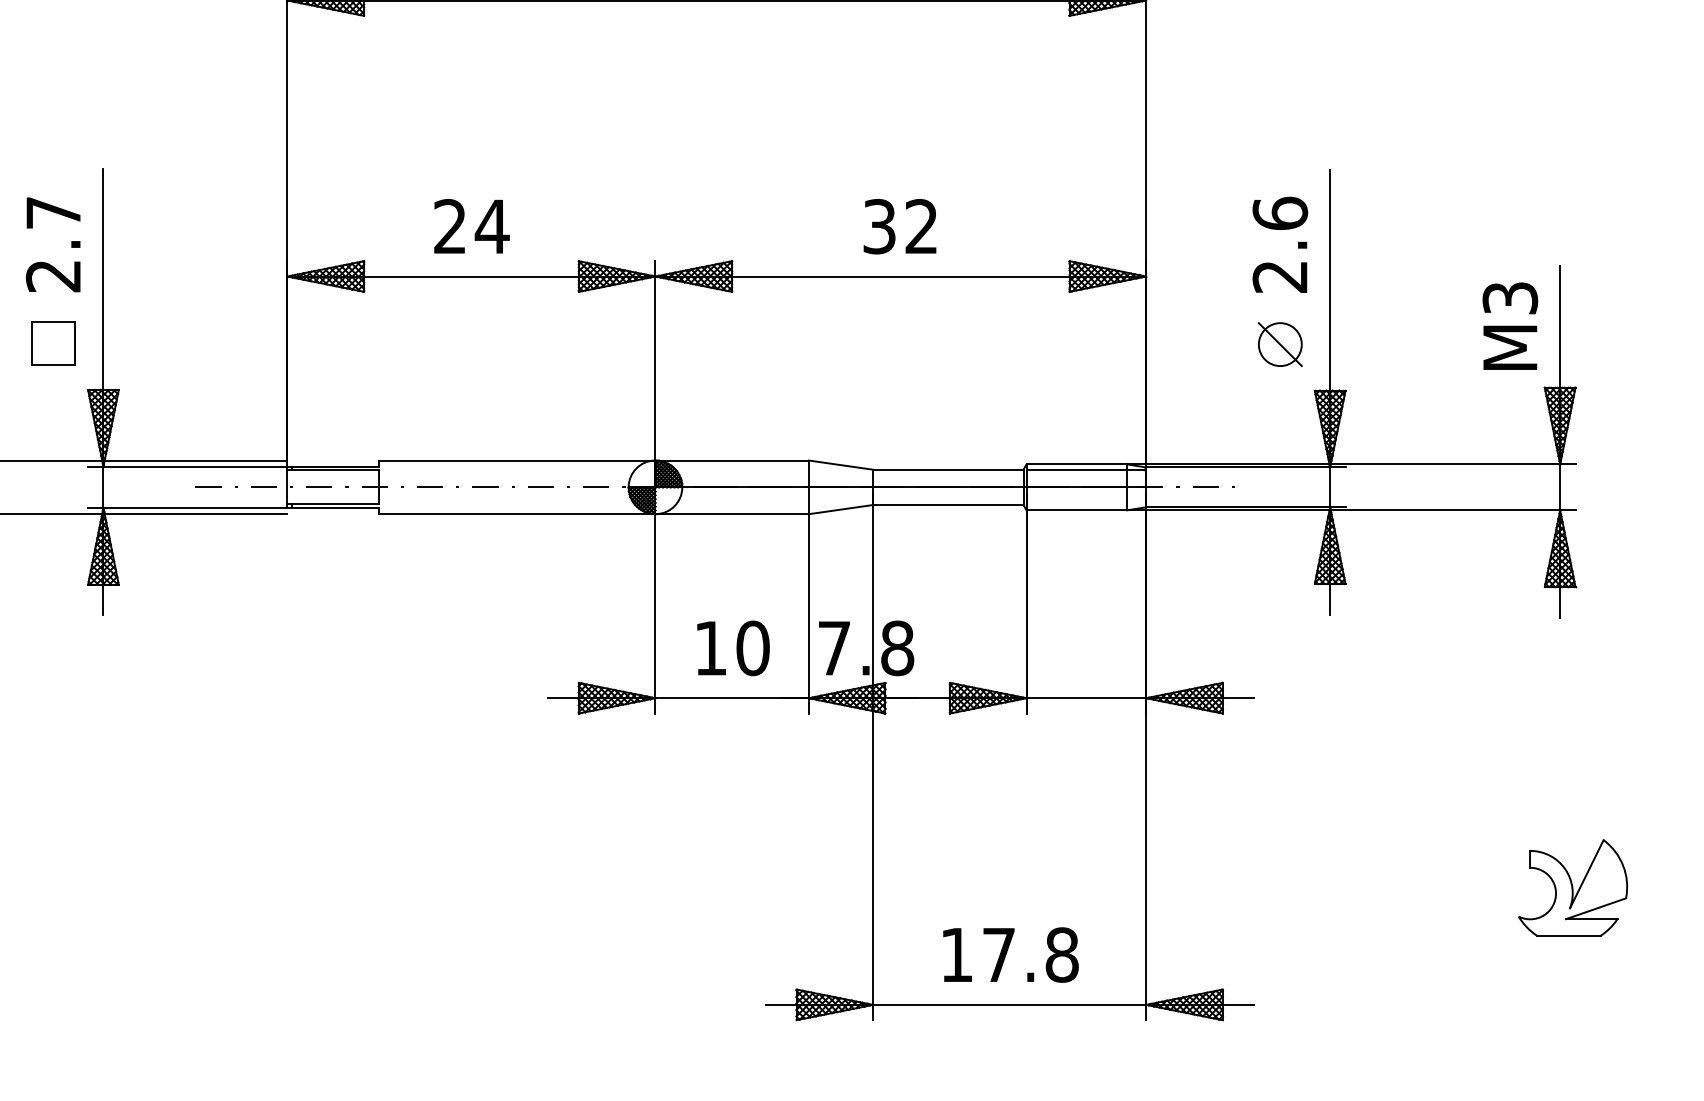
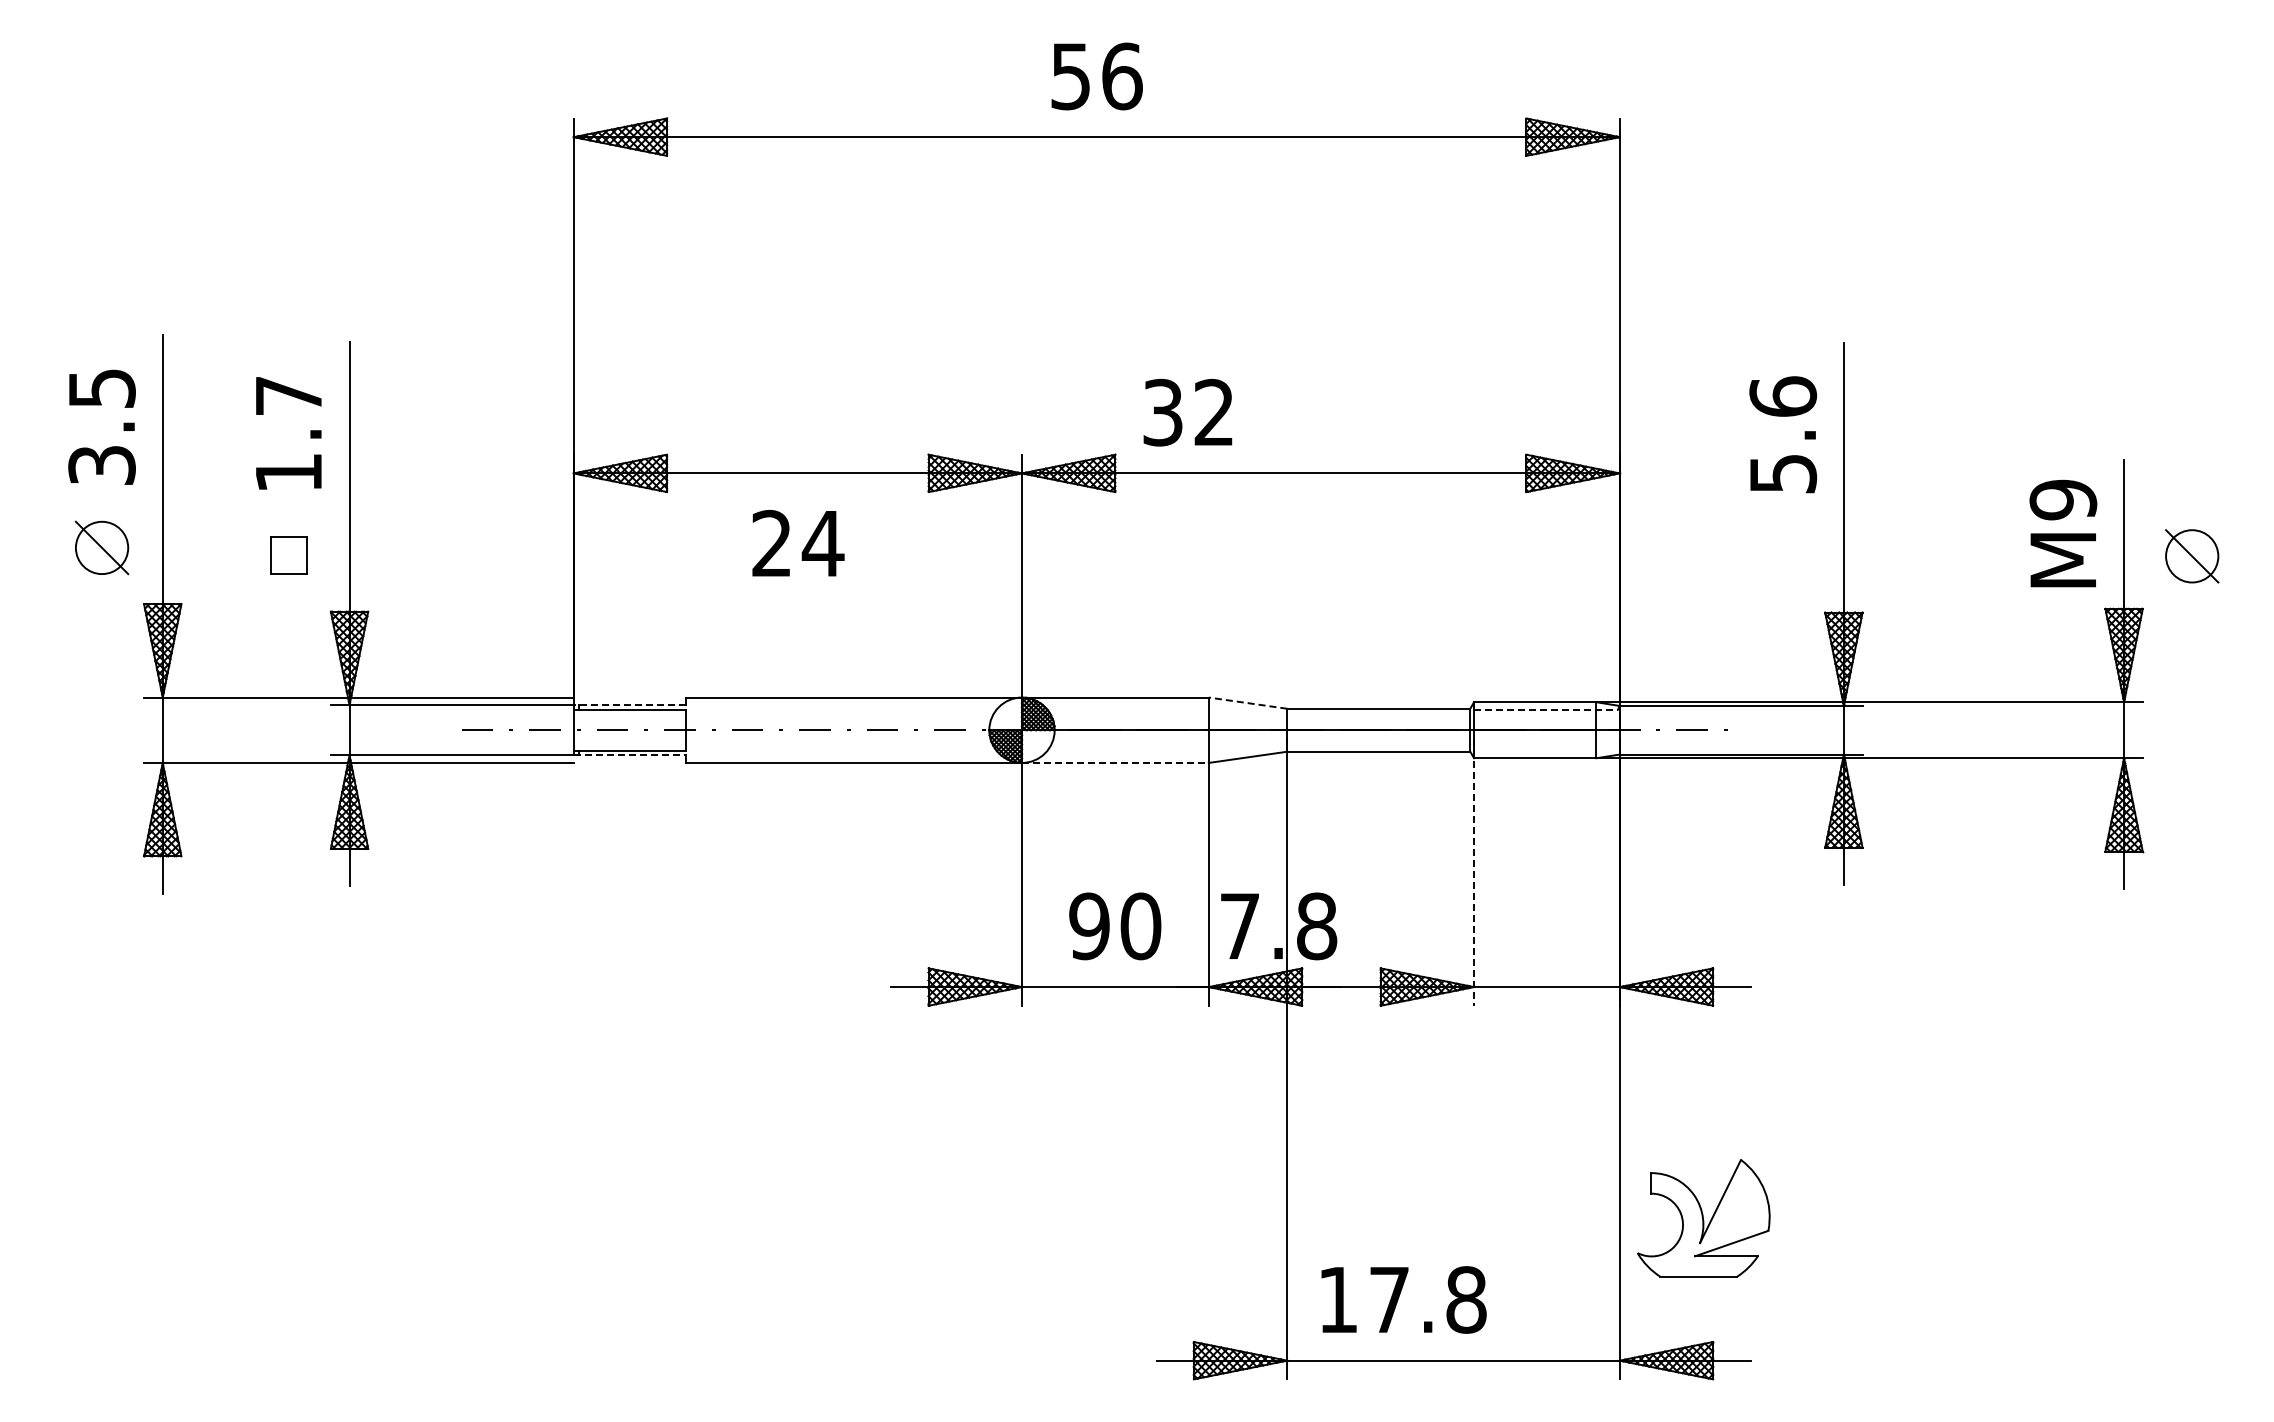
text: (471, 225) -> (798, 542), moved
text: (899, 226) -> (1187, 412), moved
text: (53, 276) -> (288, 473), 2.7 -> 1.7
text: (1280, 277) -> (1783, 474), 2.6 -> 5.6
text: (1510, 297) -> (2063, 499), M3 -> M9
part: (53, 343) -> (288, 555), size x0.7
part: (1280, 344) -> (2192, 556), moved
line: (841, 465) -> (1248, 703), solid -> dashed
line: (333, 467) -> (629, 705), solid -> dashed
line: (1086, 470) -> (1546, 709), solid -> dashed
line: (334, 508) -> (630, 755), solid -> dashed
line: (732, 513) -> (1115, 762), solid -> dashed
line: (1026, 604) -> (1474, 872), solid -> dashed
text: (710, 648) -> (1089, 926), 10 -> 90
part: (1572, 888) -> (1703, 1218), moved
text: (1010, 954) -> (1403, 1299), moved

